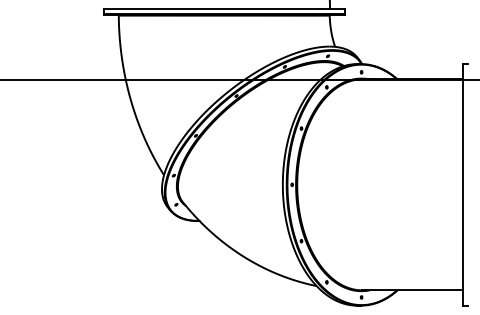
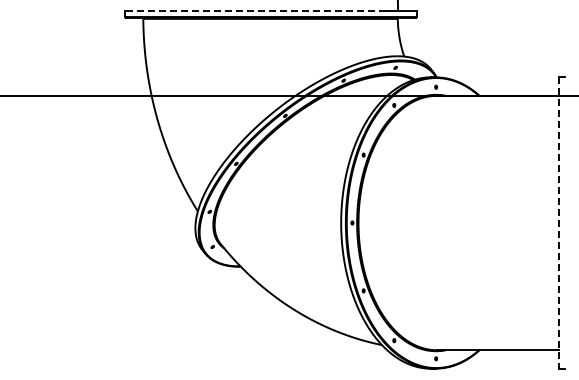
line: (210, 9) -> (254, 11), solid -> dashed
line: (463, 185) -> (558, 223), solid -> dashed

